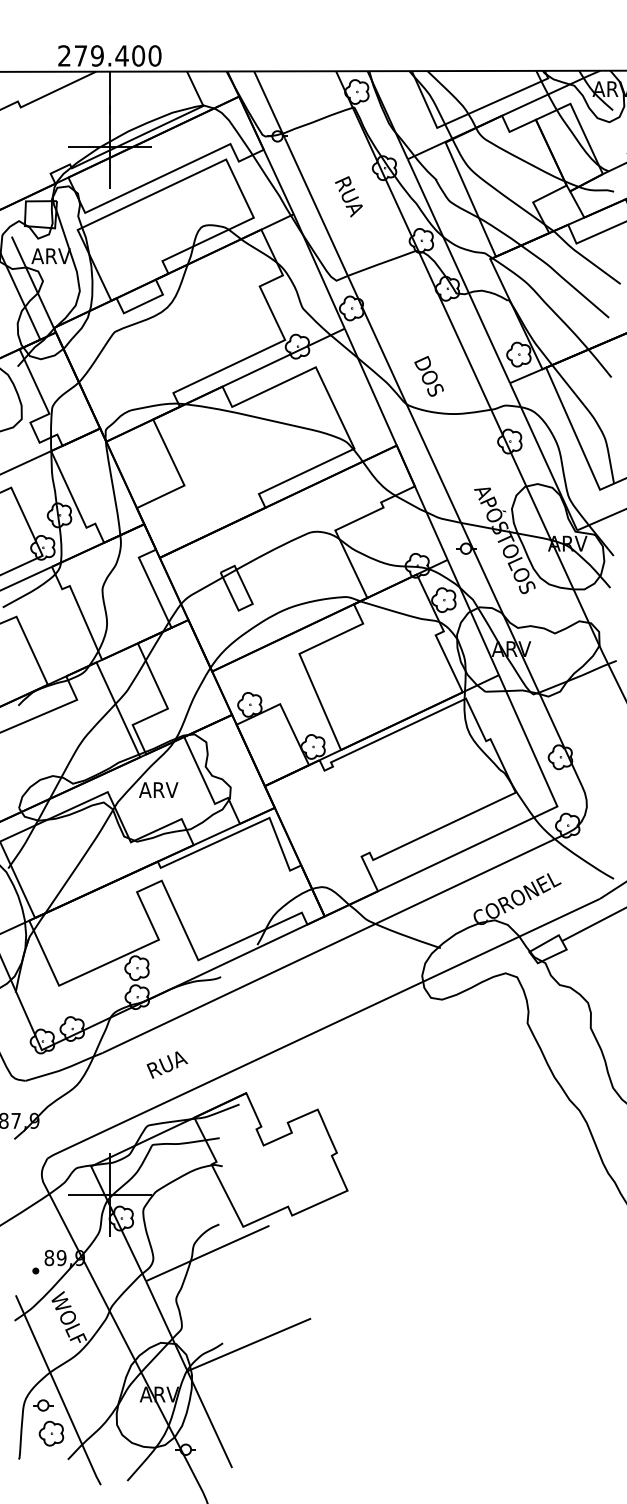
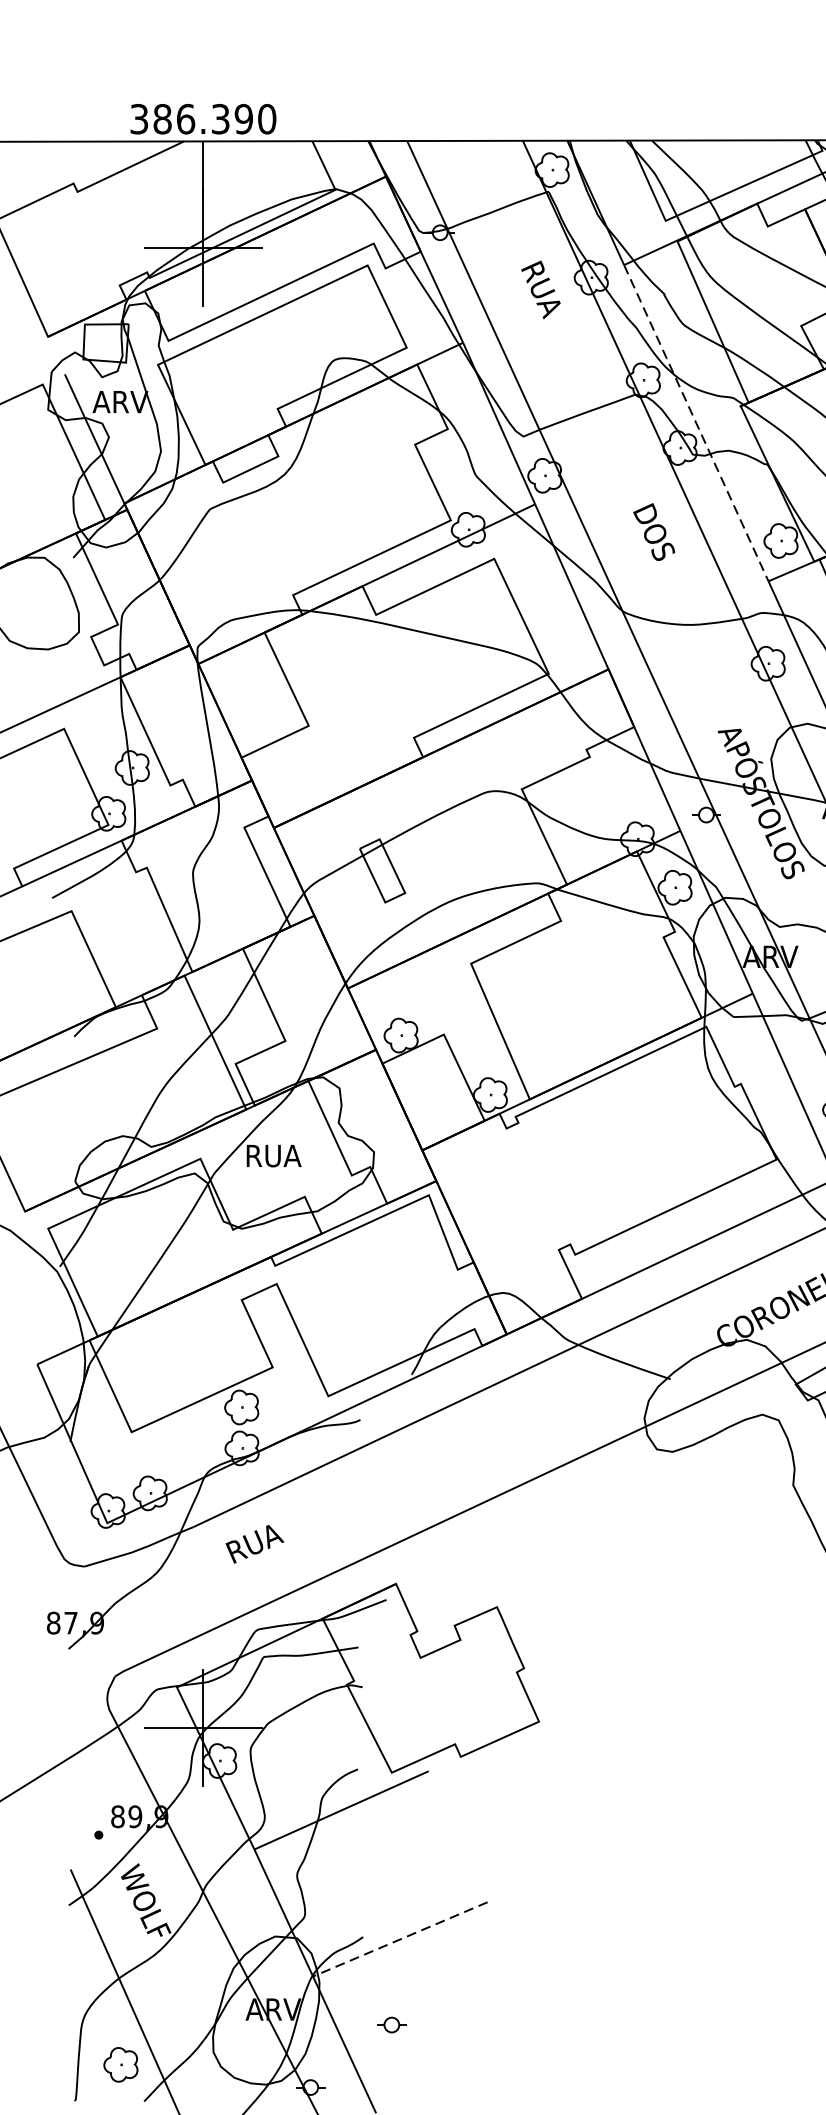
text: (101, 55) -> (191, 118), 279.400 -> 386.390
text: (348, 196) -> (540, 289), moved
line: (459, 271) -> (697, 423), solid -> dashed
text: (428, 376) -> (653, 532), moved
text: (159, 790) -> (273, 1156), ARV -> RUA
text: (167, 1064) -> (255, 1543), moved
line: (248, 1345) -> (399, 1940), solid -> dashed
part: (43, 1405) -> (392, 2025), moved

